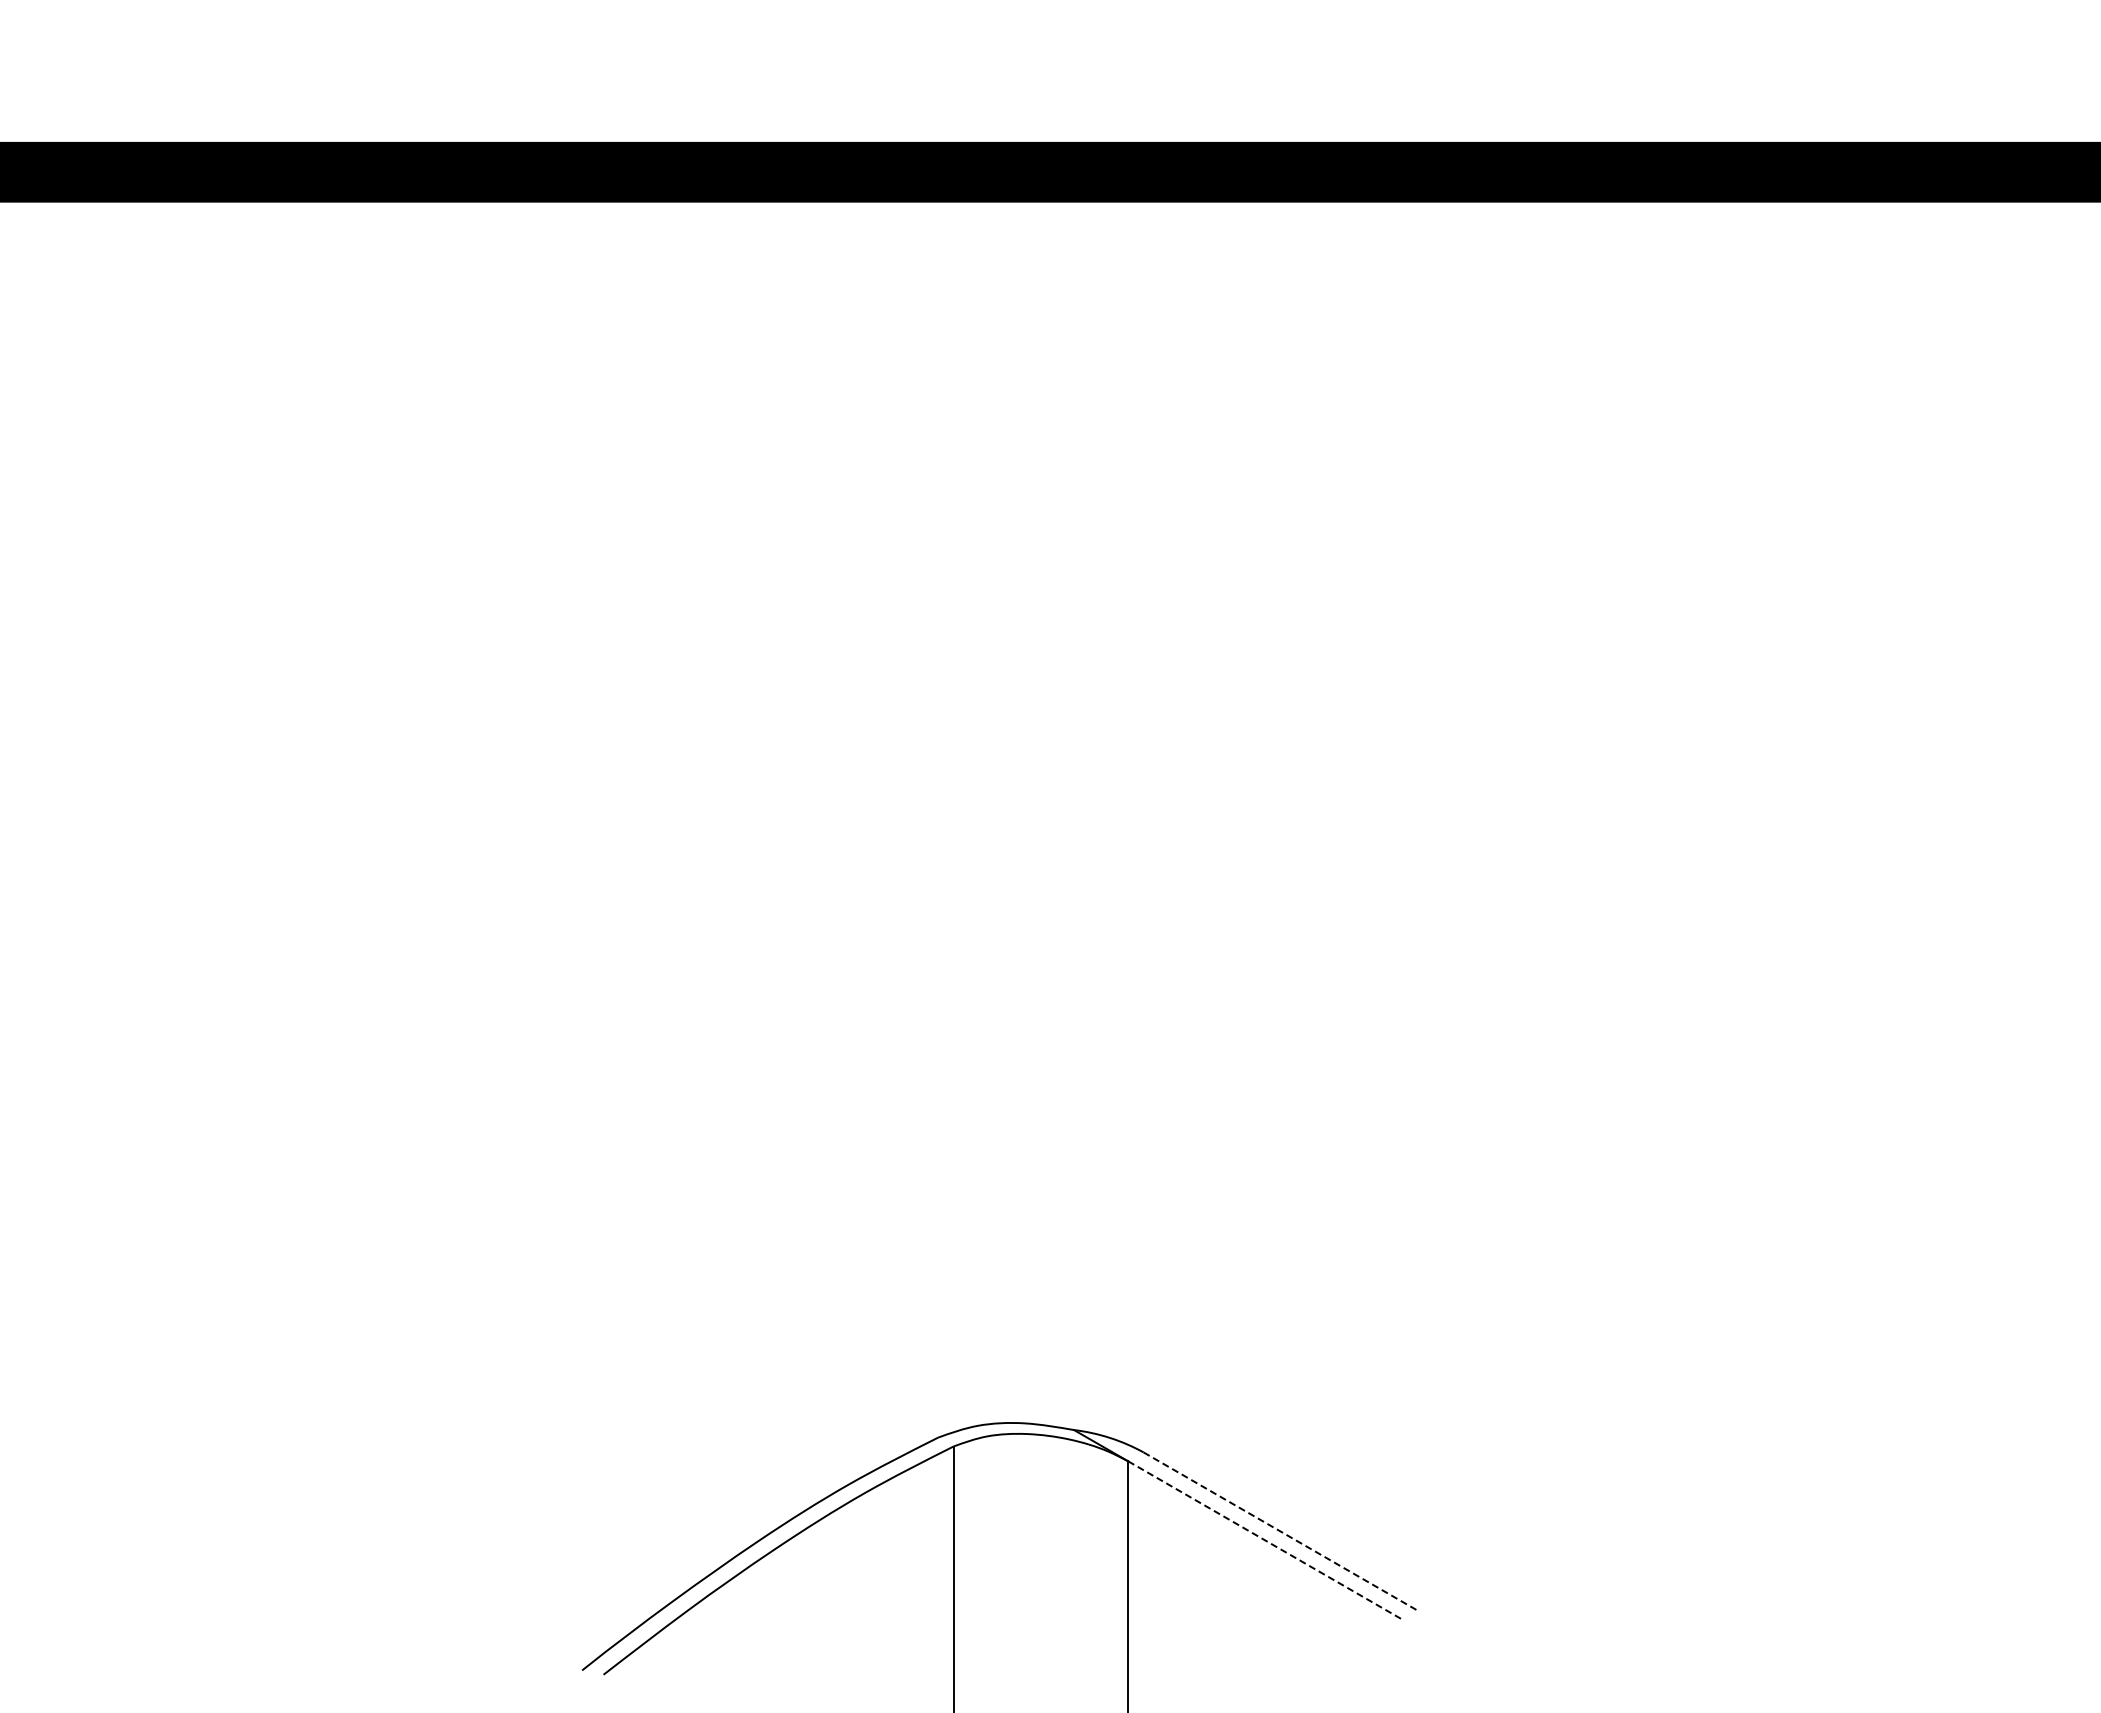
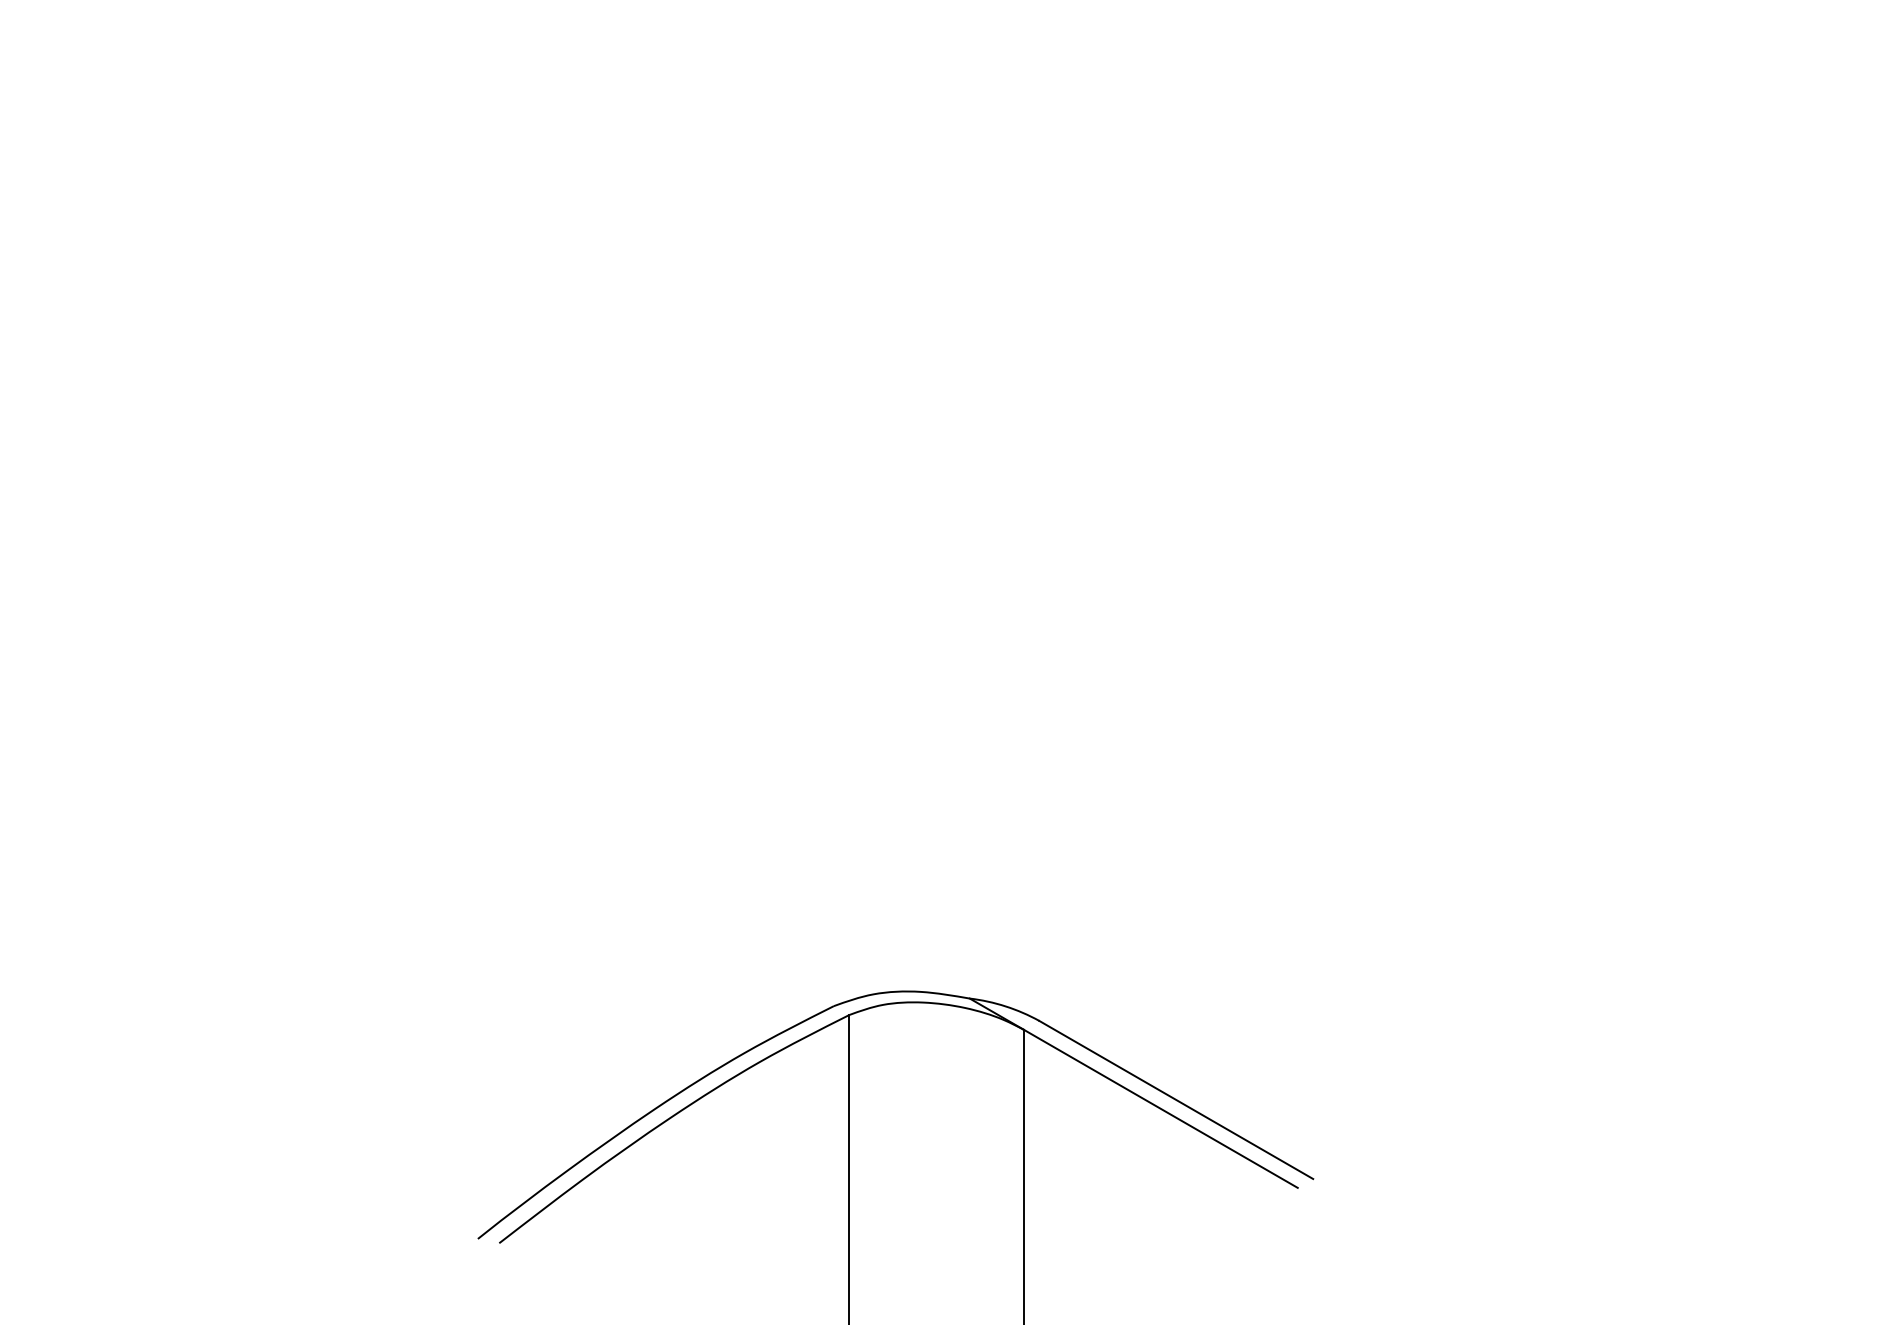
line: (1280, 1531) -> (1176, 1100), dashed -> solid
line: (1265, 1540) -> (1161, 1109), dashed -> solid

